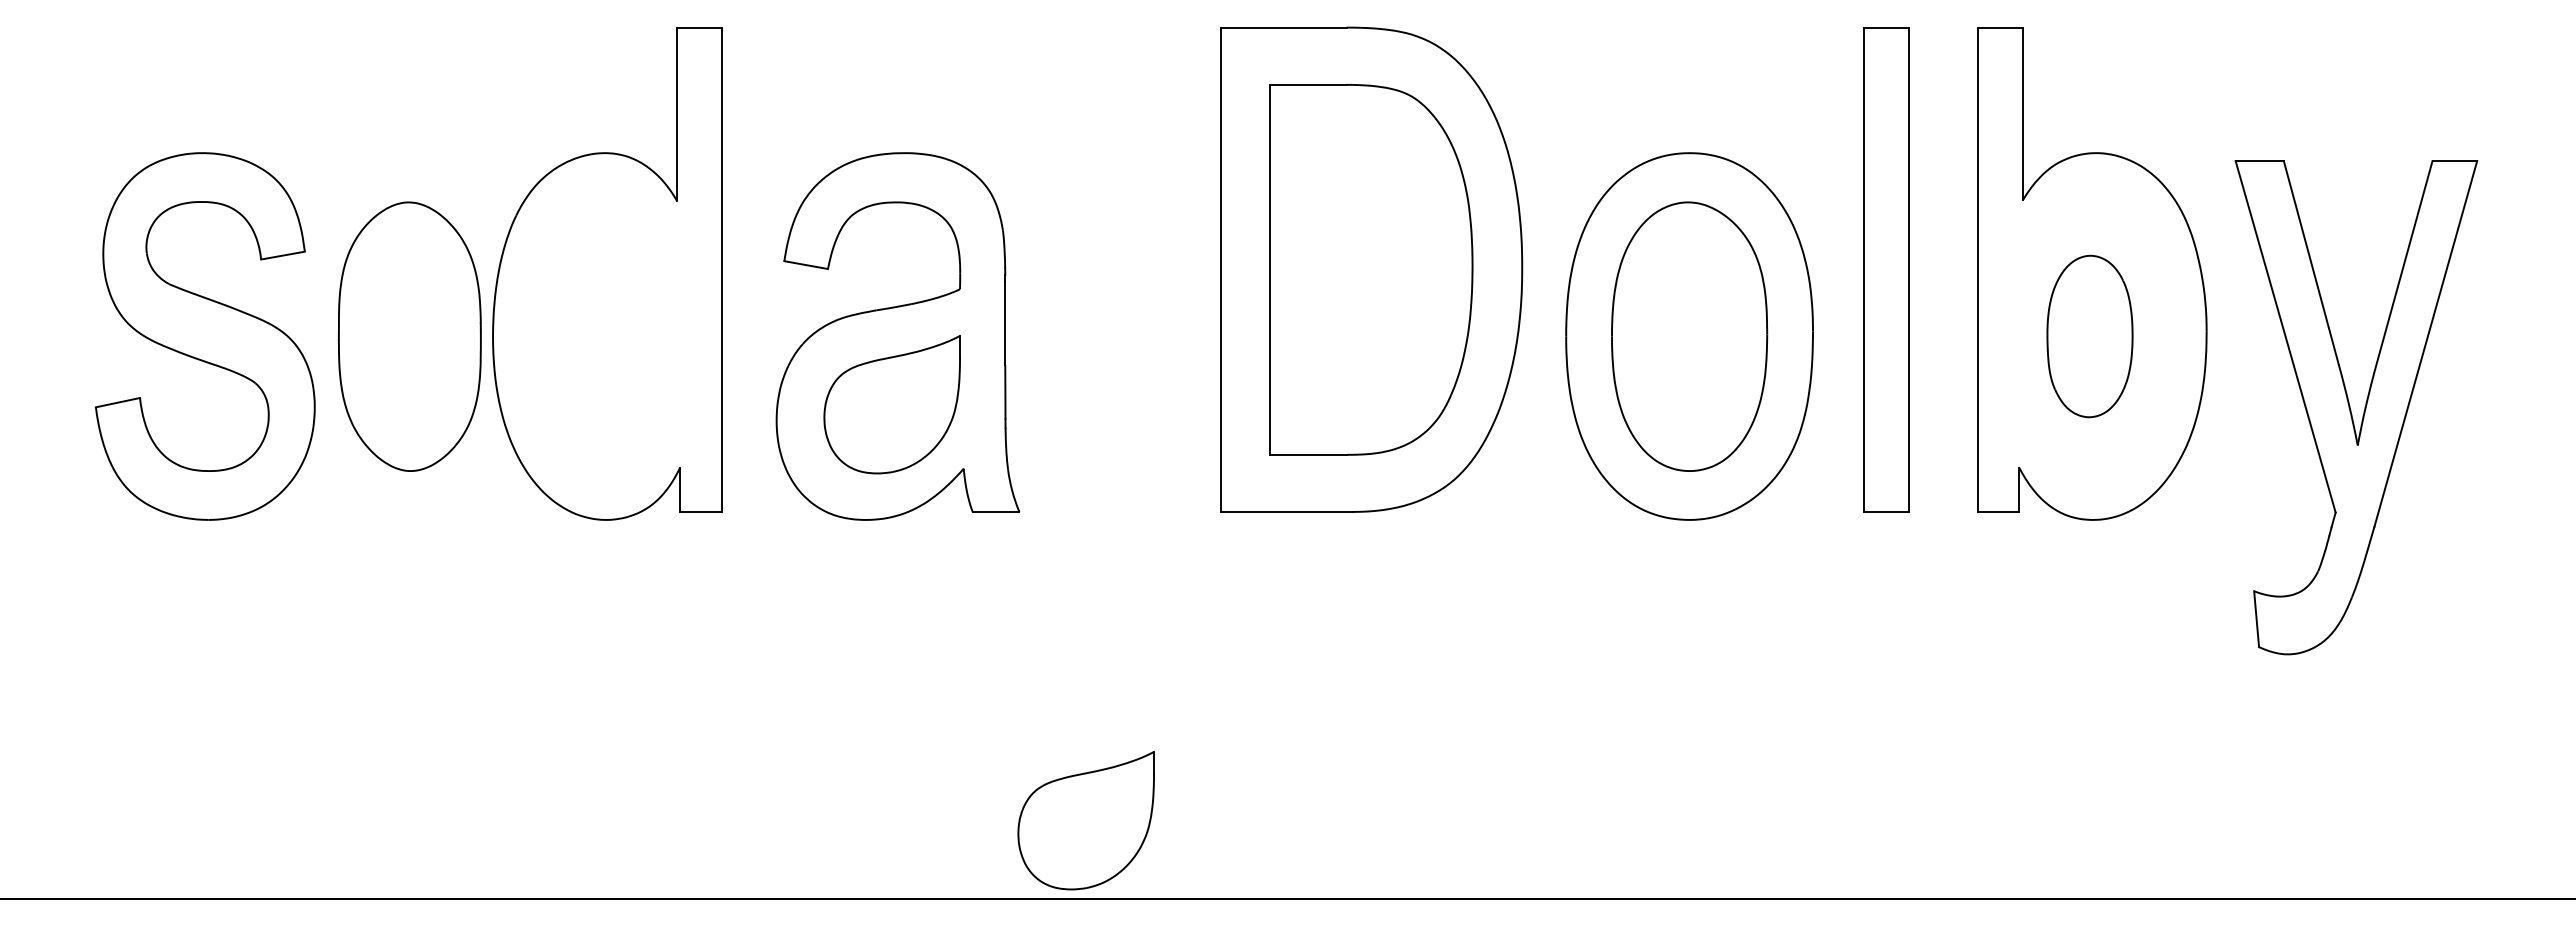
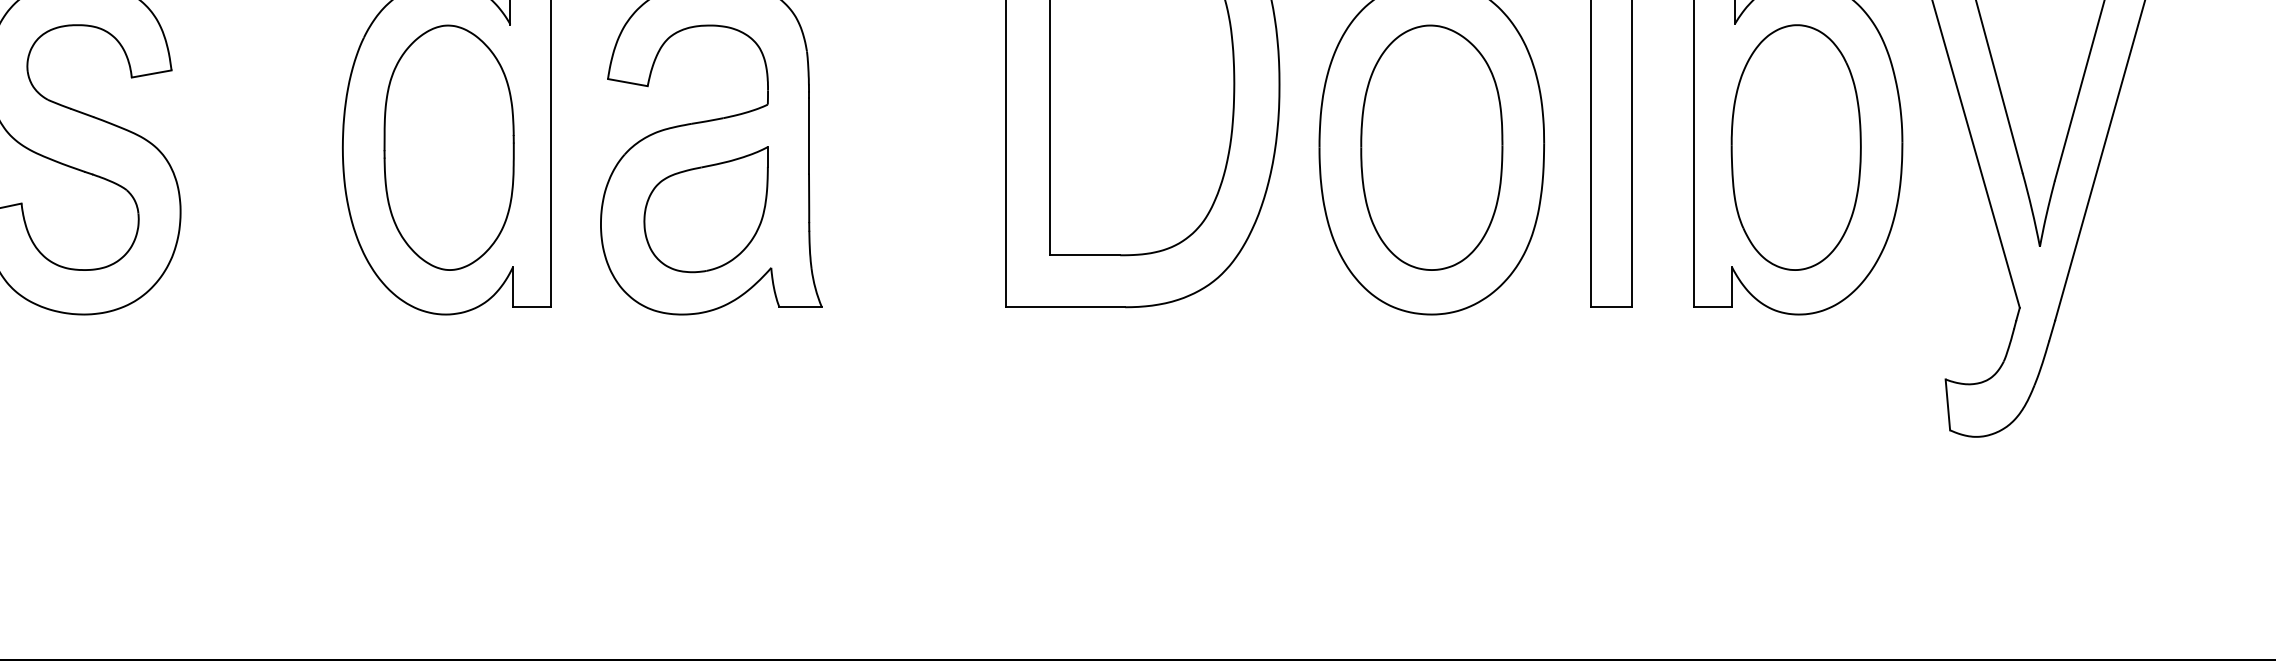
part: (409, 336) -> (448, 147), moved
part: (2089, 336) -> (1795, 147), size x1.67
part: (1085, 820) -> (882, 588), removed

